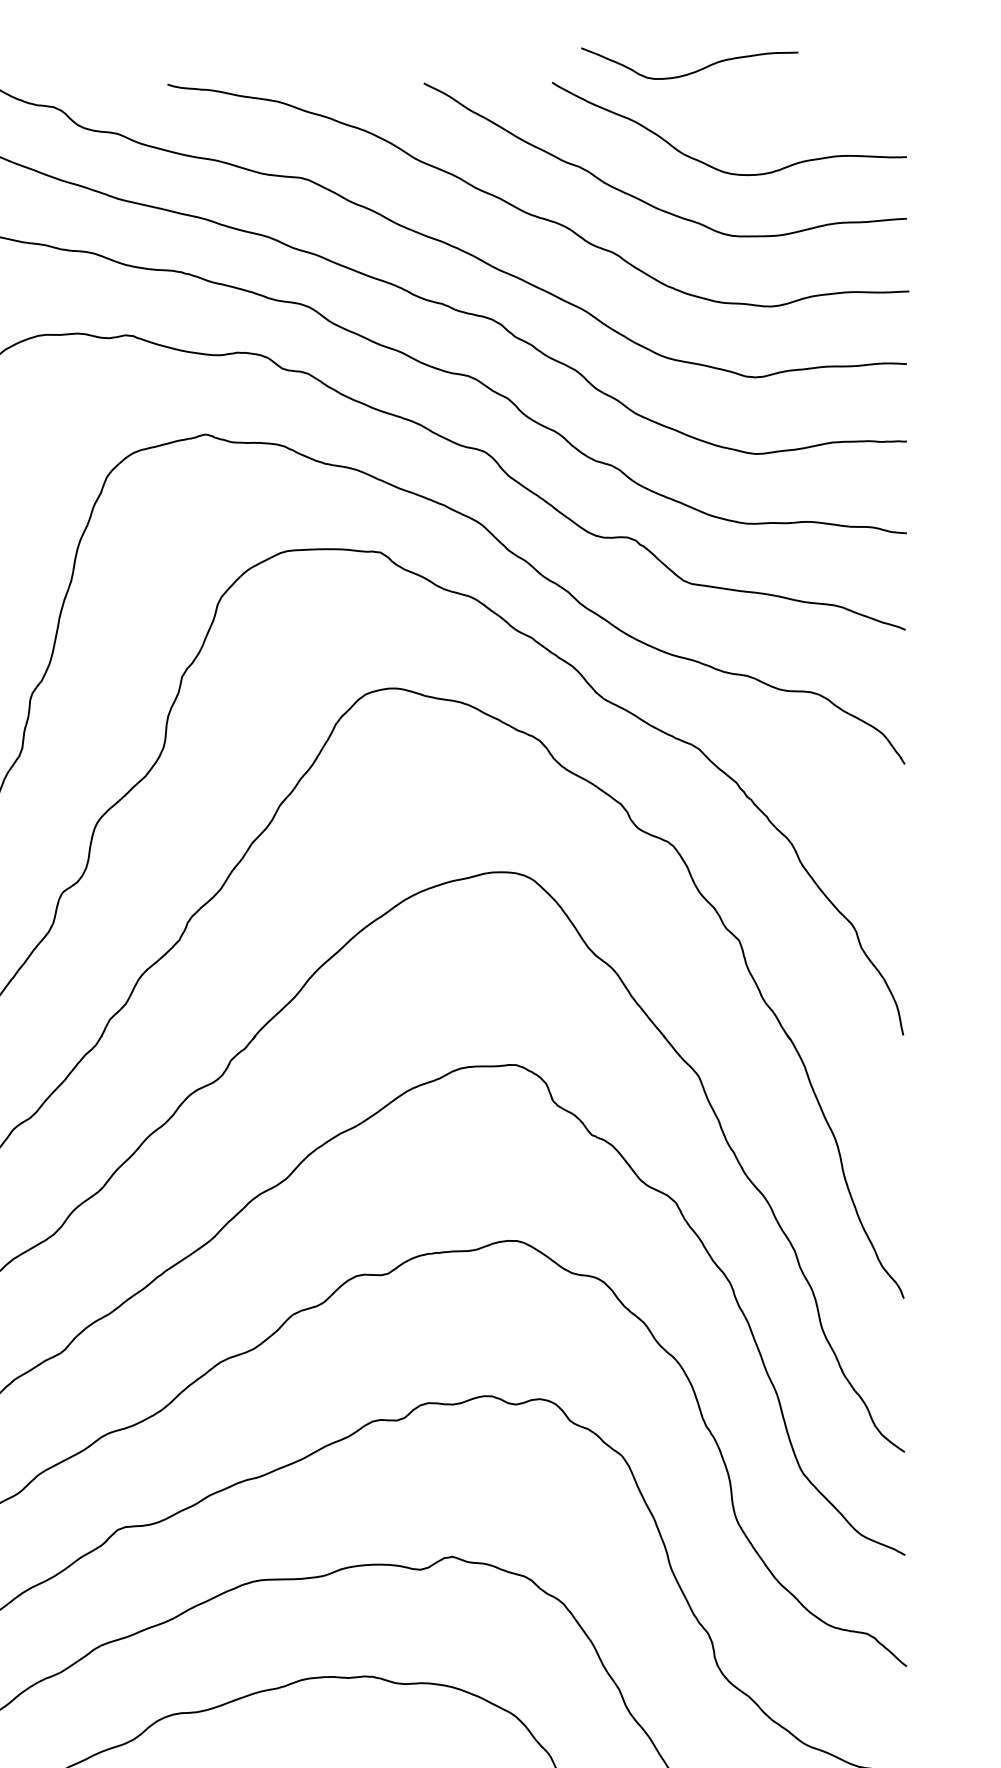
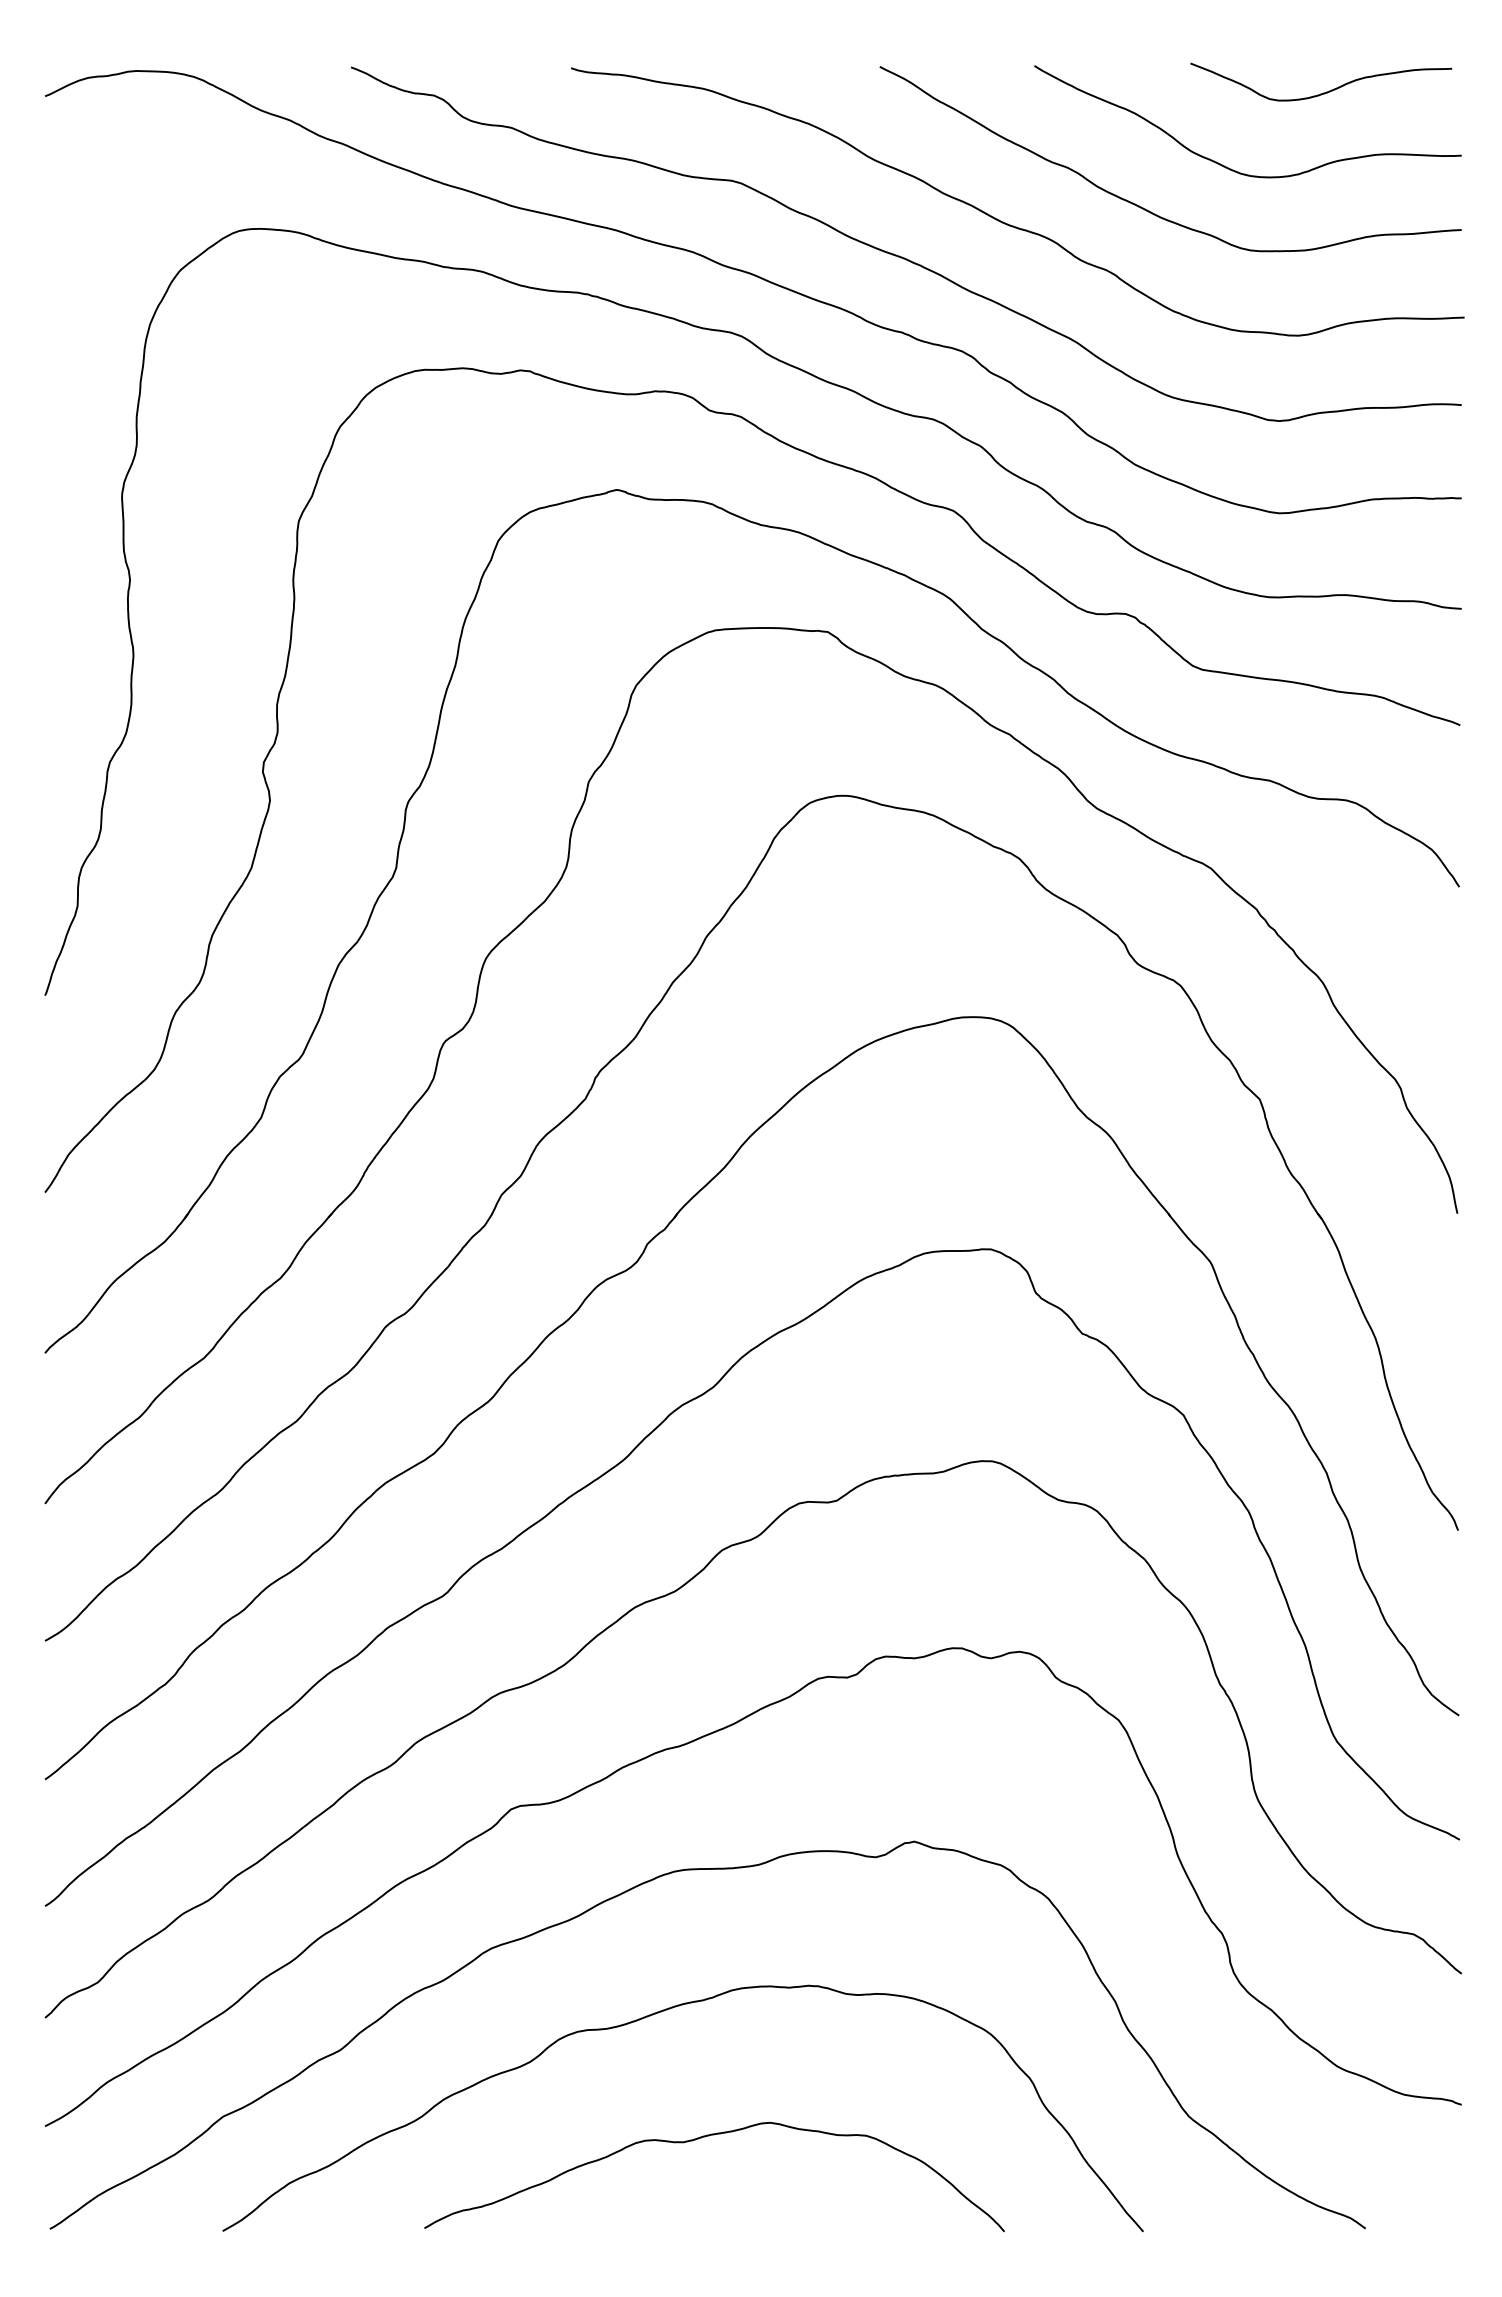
curve: (694, 71) -> (1326, 91), moved

